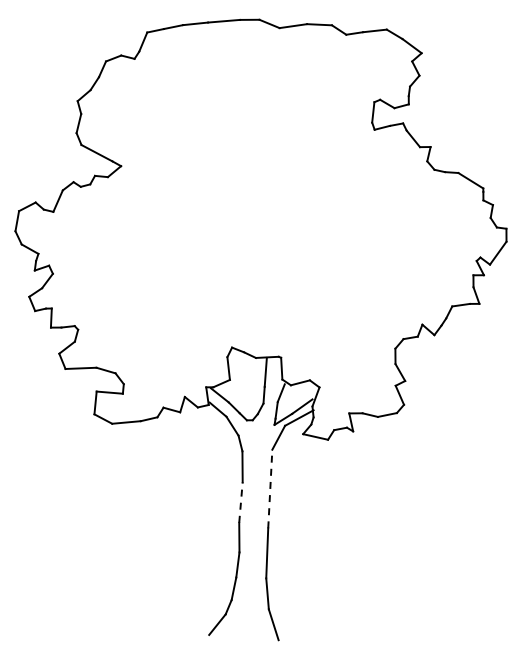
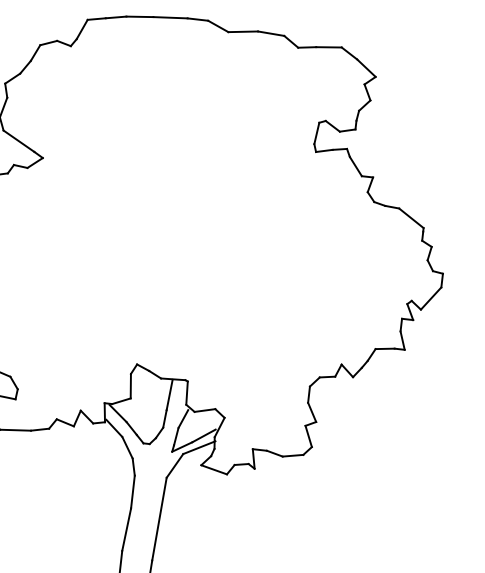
line: (270, 488) -> (159, 518), dashed -> solid
line: (241, 502) -> (127, 529), dashed -> solid

